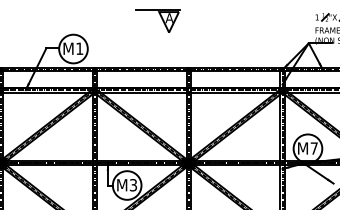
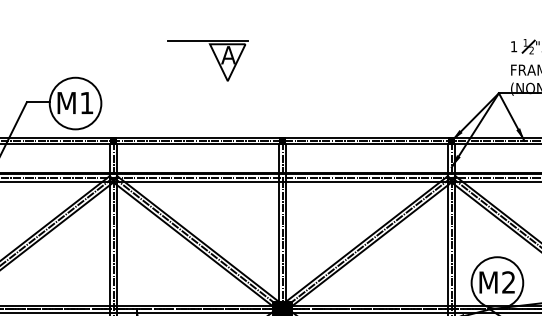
part: (157, 20) -> (206, 59), moved
text: (313, 148) -> (507, 282), M7 -> M2

